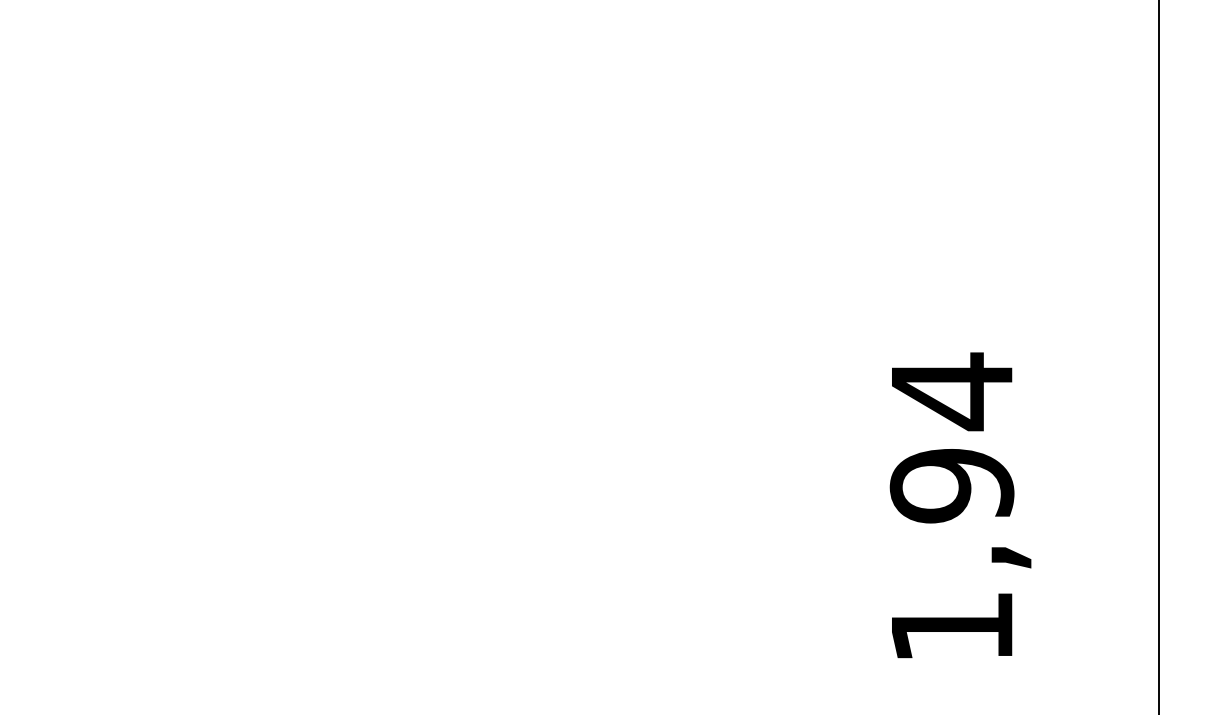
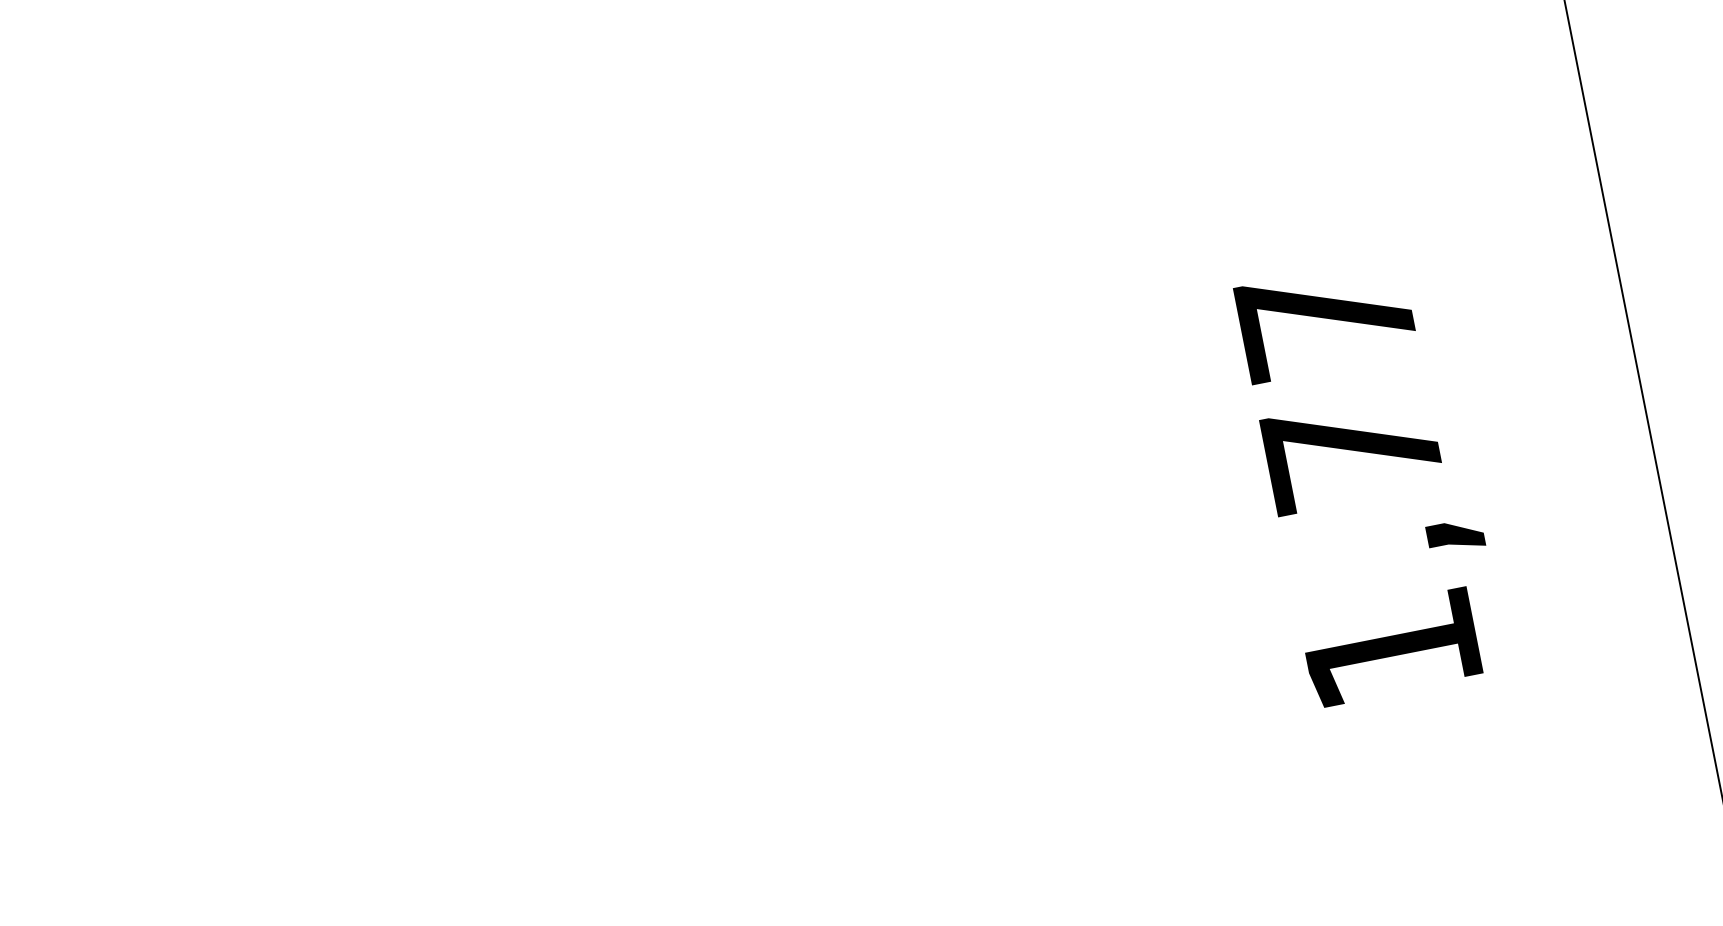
text: (951, 437) -> (1338, 384), 1,94 -> 1,77

